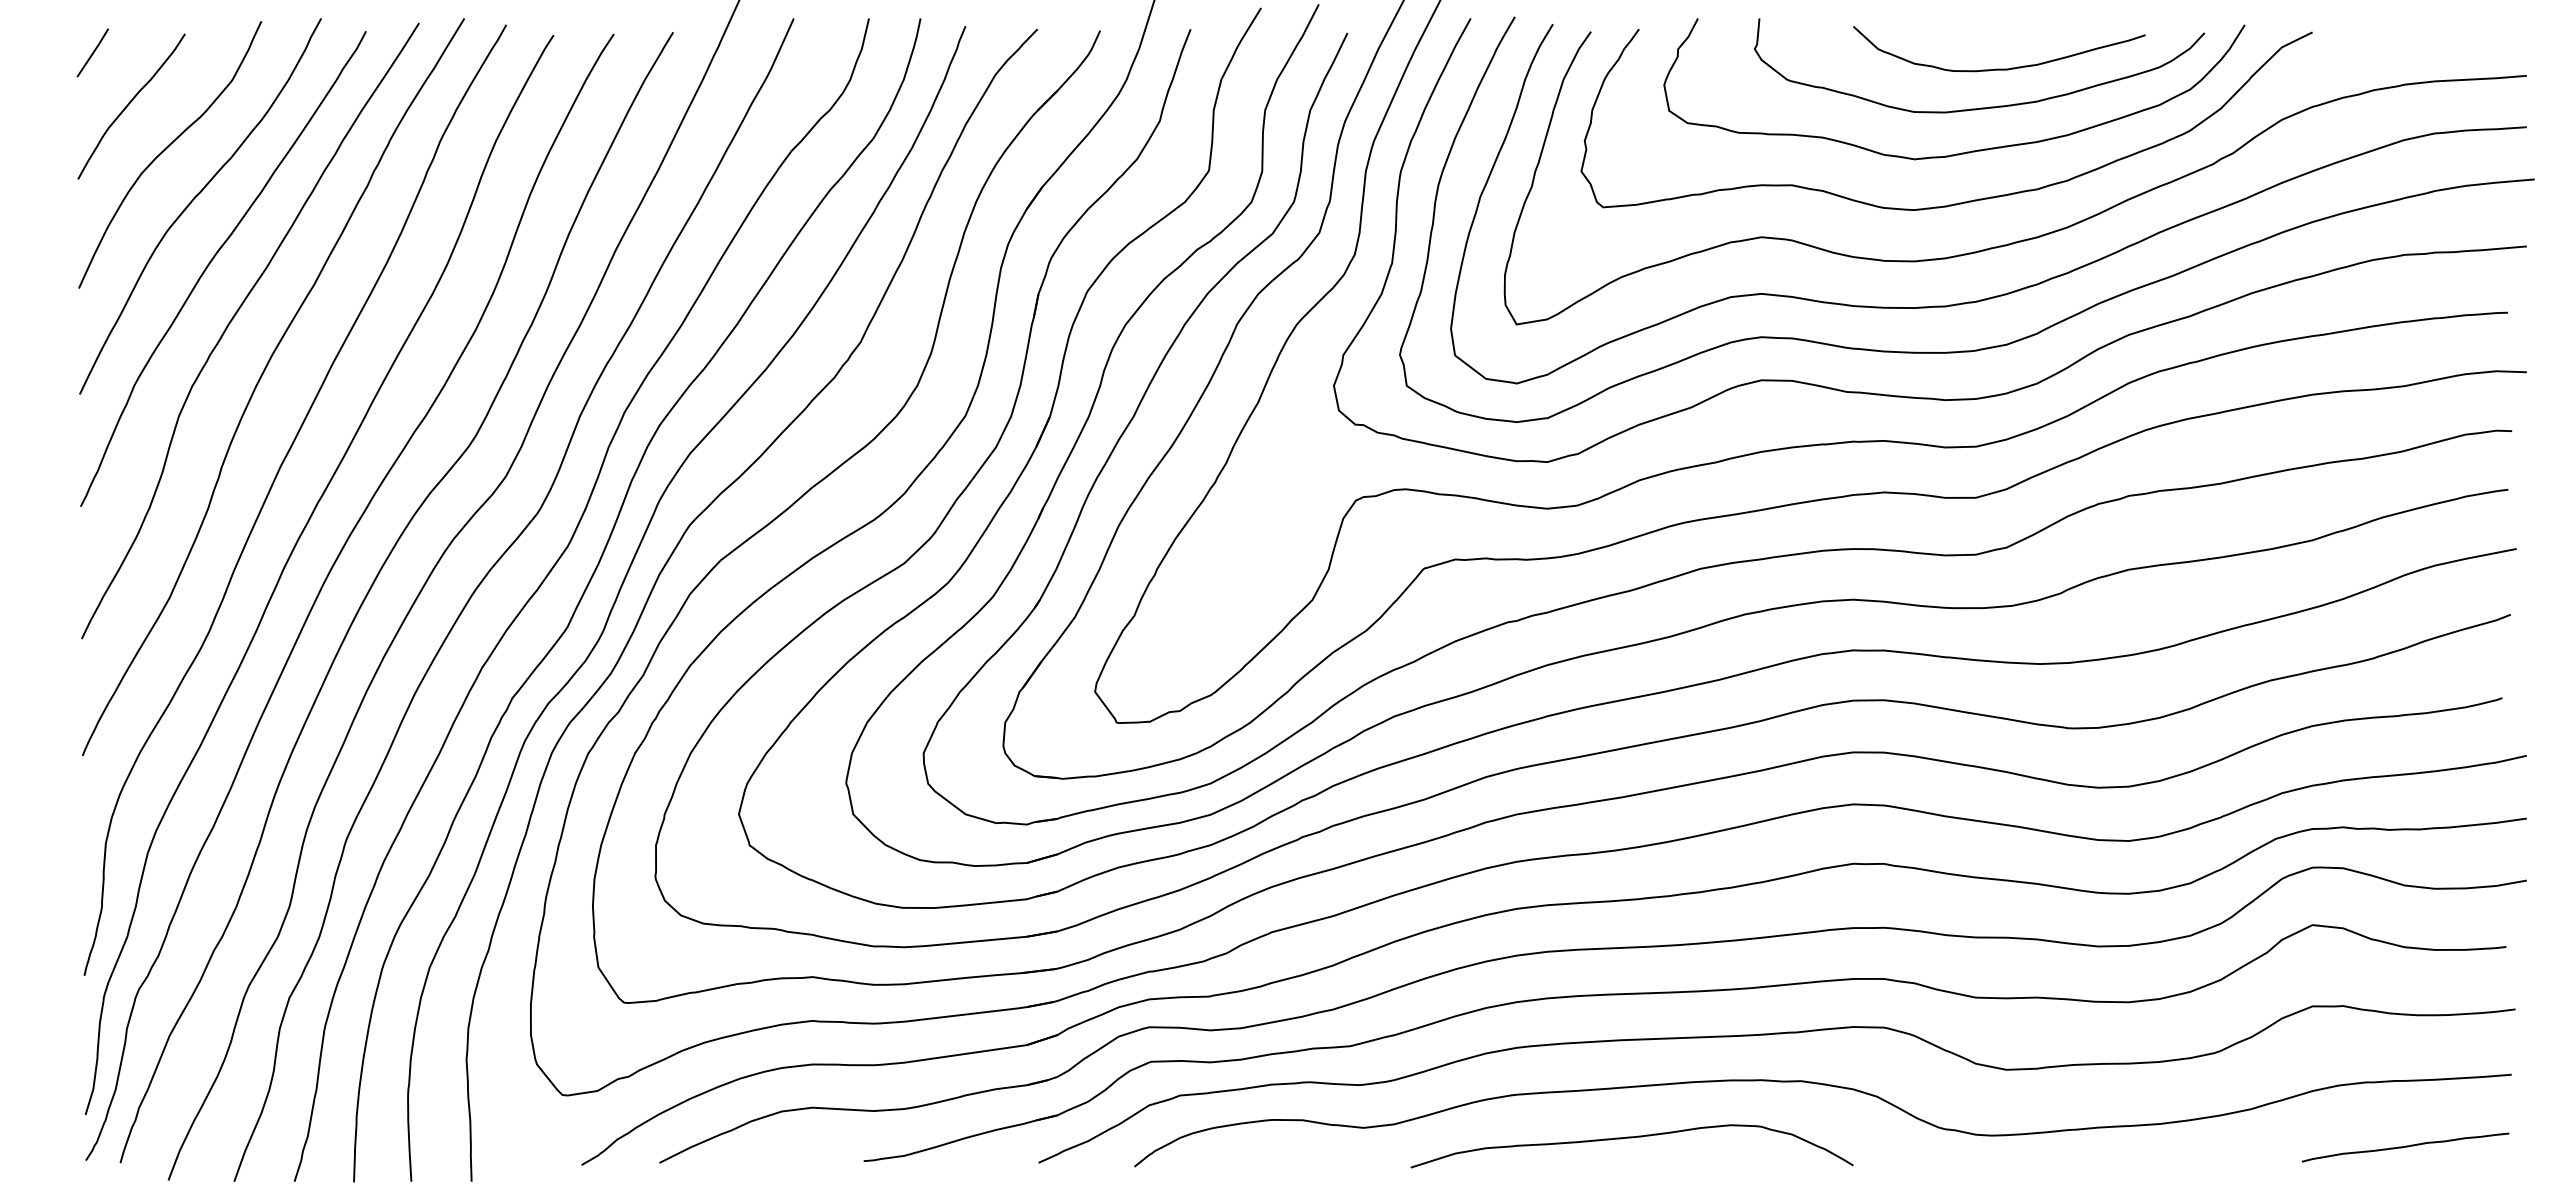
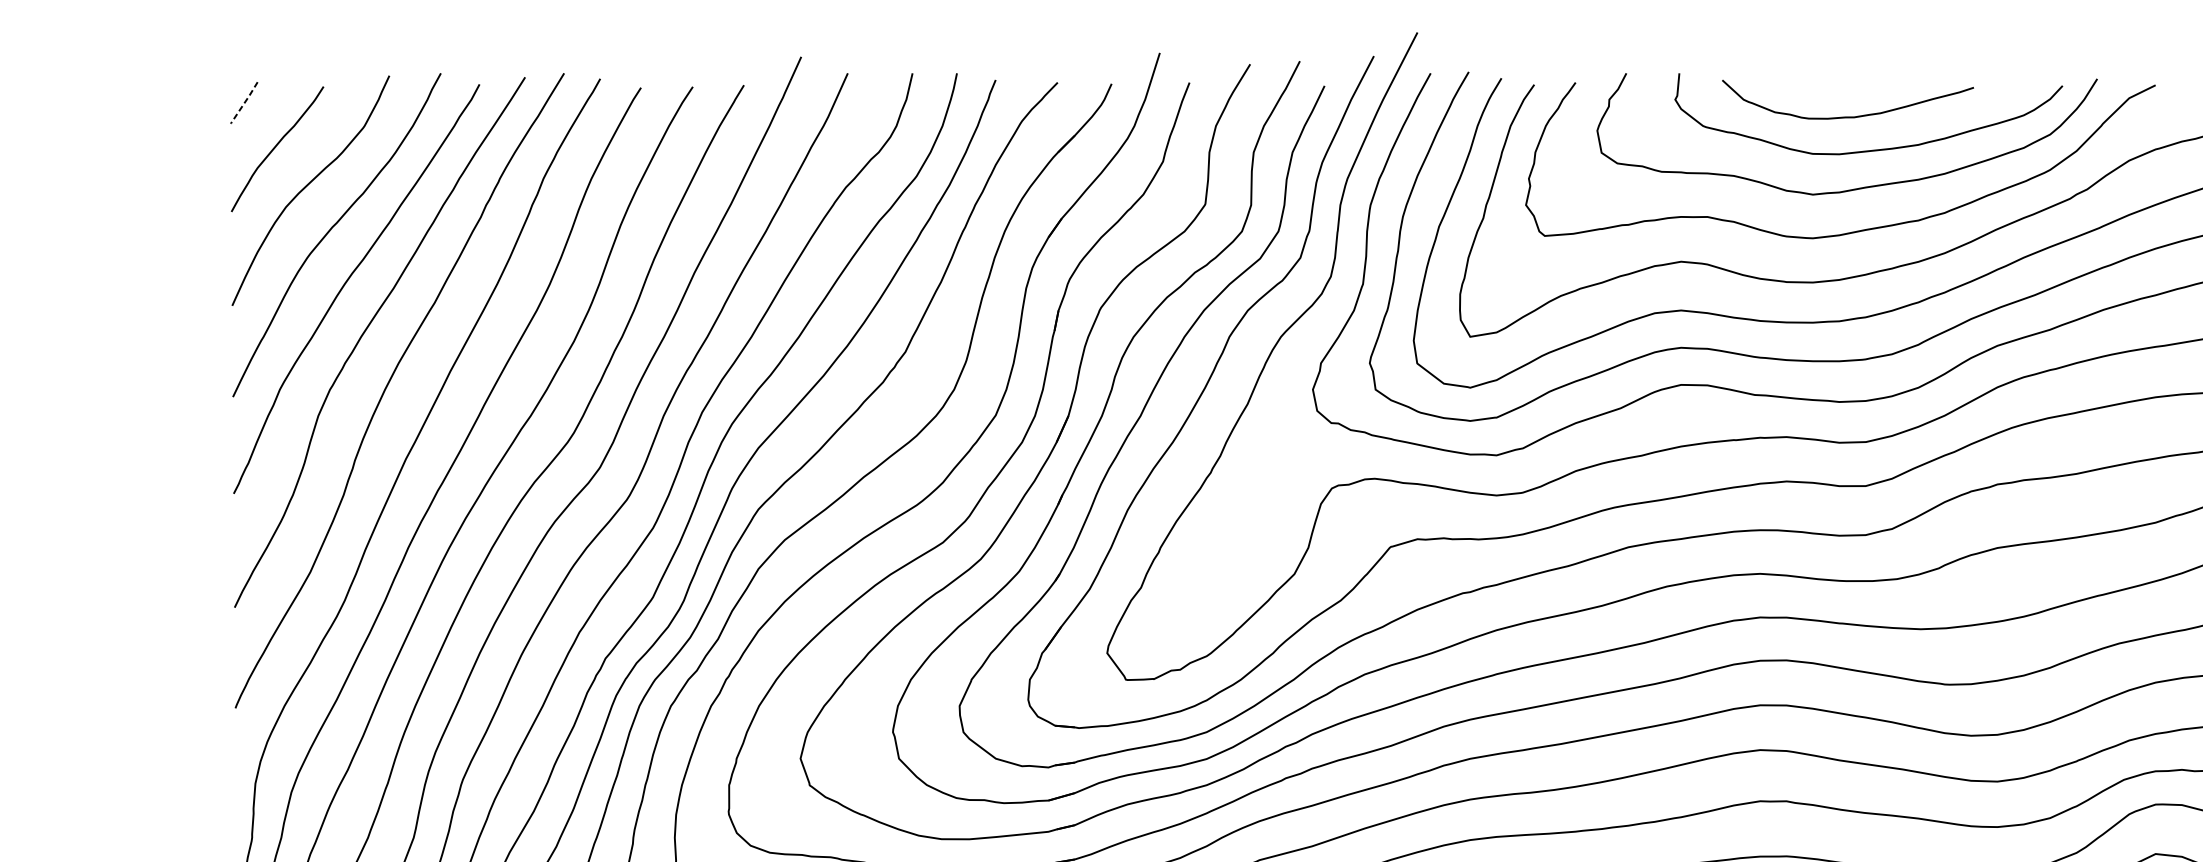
line: (93, 53) -> (244, 103), solid -> dashed
curve: (1999, 68) -> (1848, 116), moved

